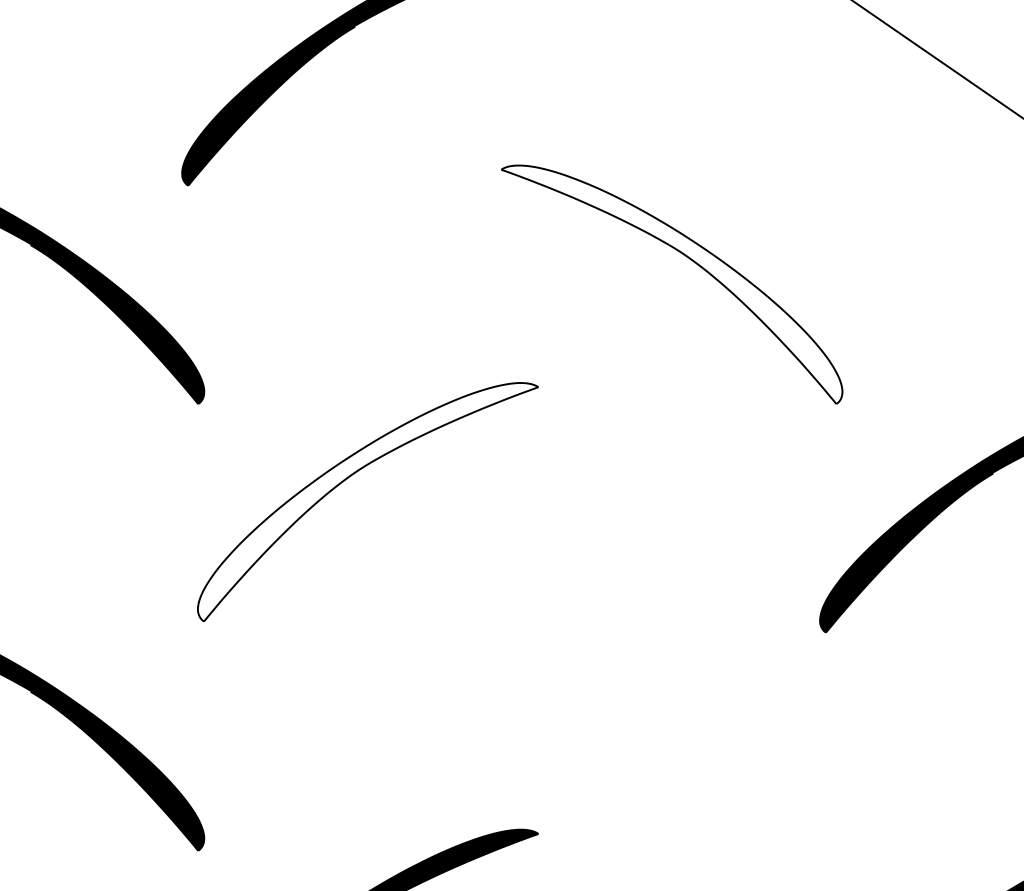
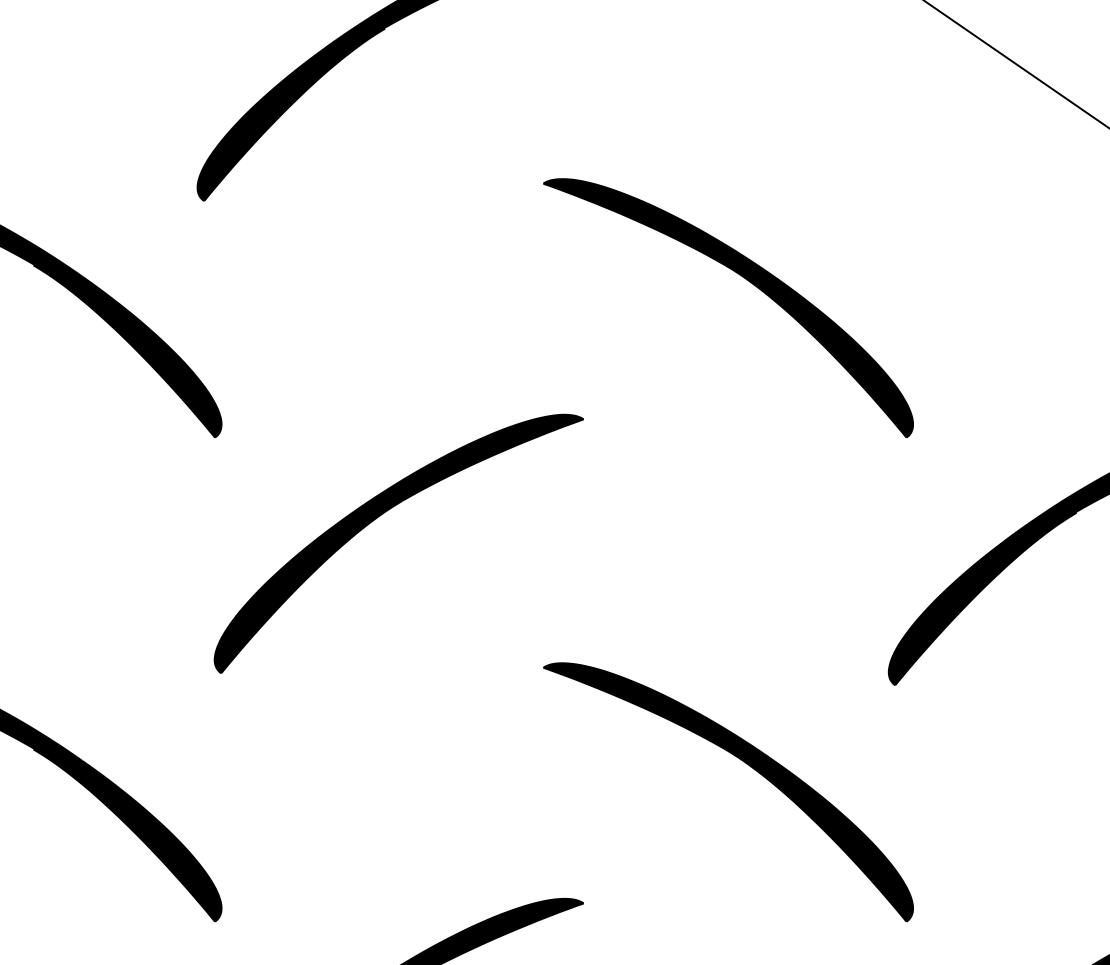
fill: (671, 284) -> (727, 308), added
fill: (367, 502) -> (398, 544), added
part: (689, 706) -> (747, 765), added

